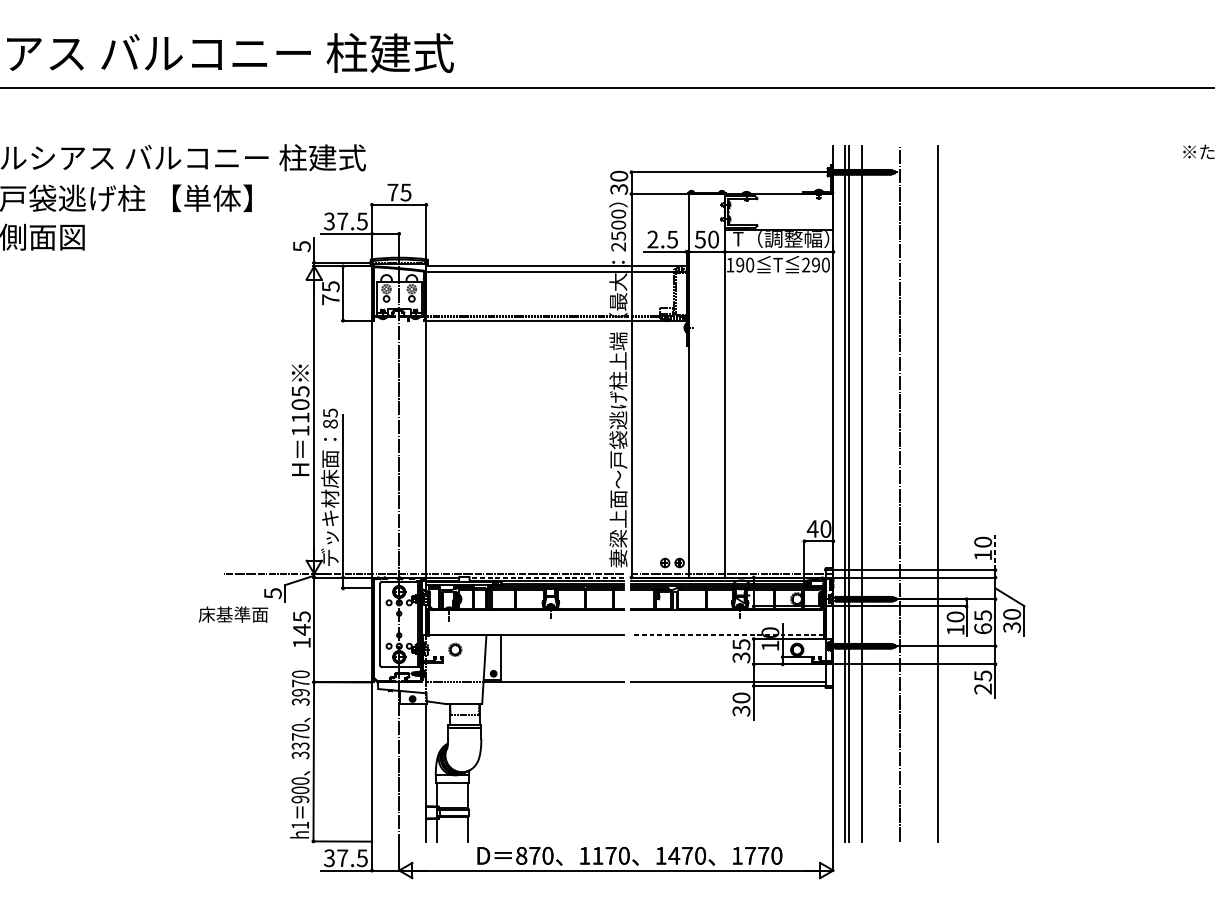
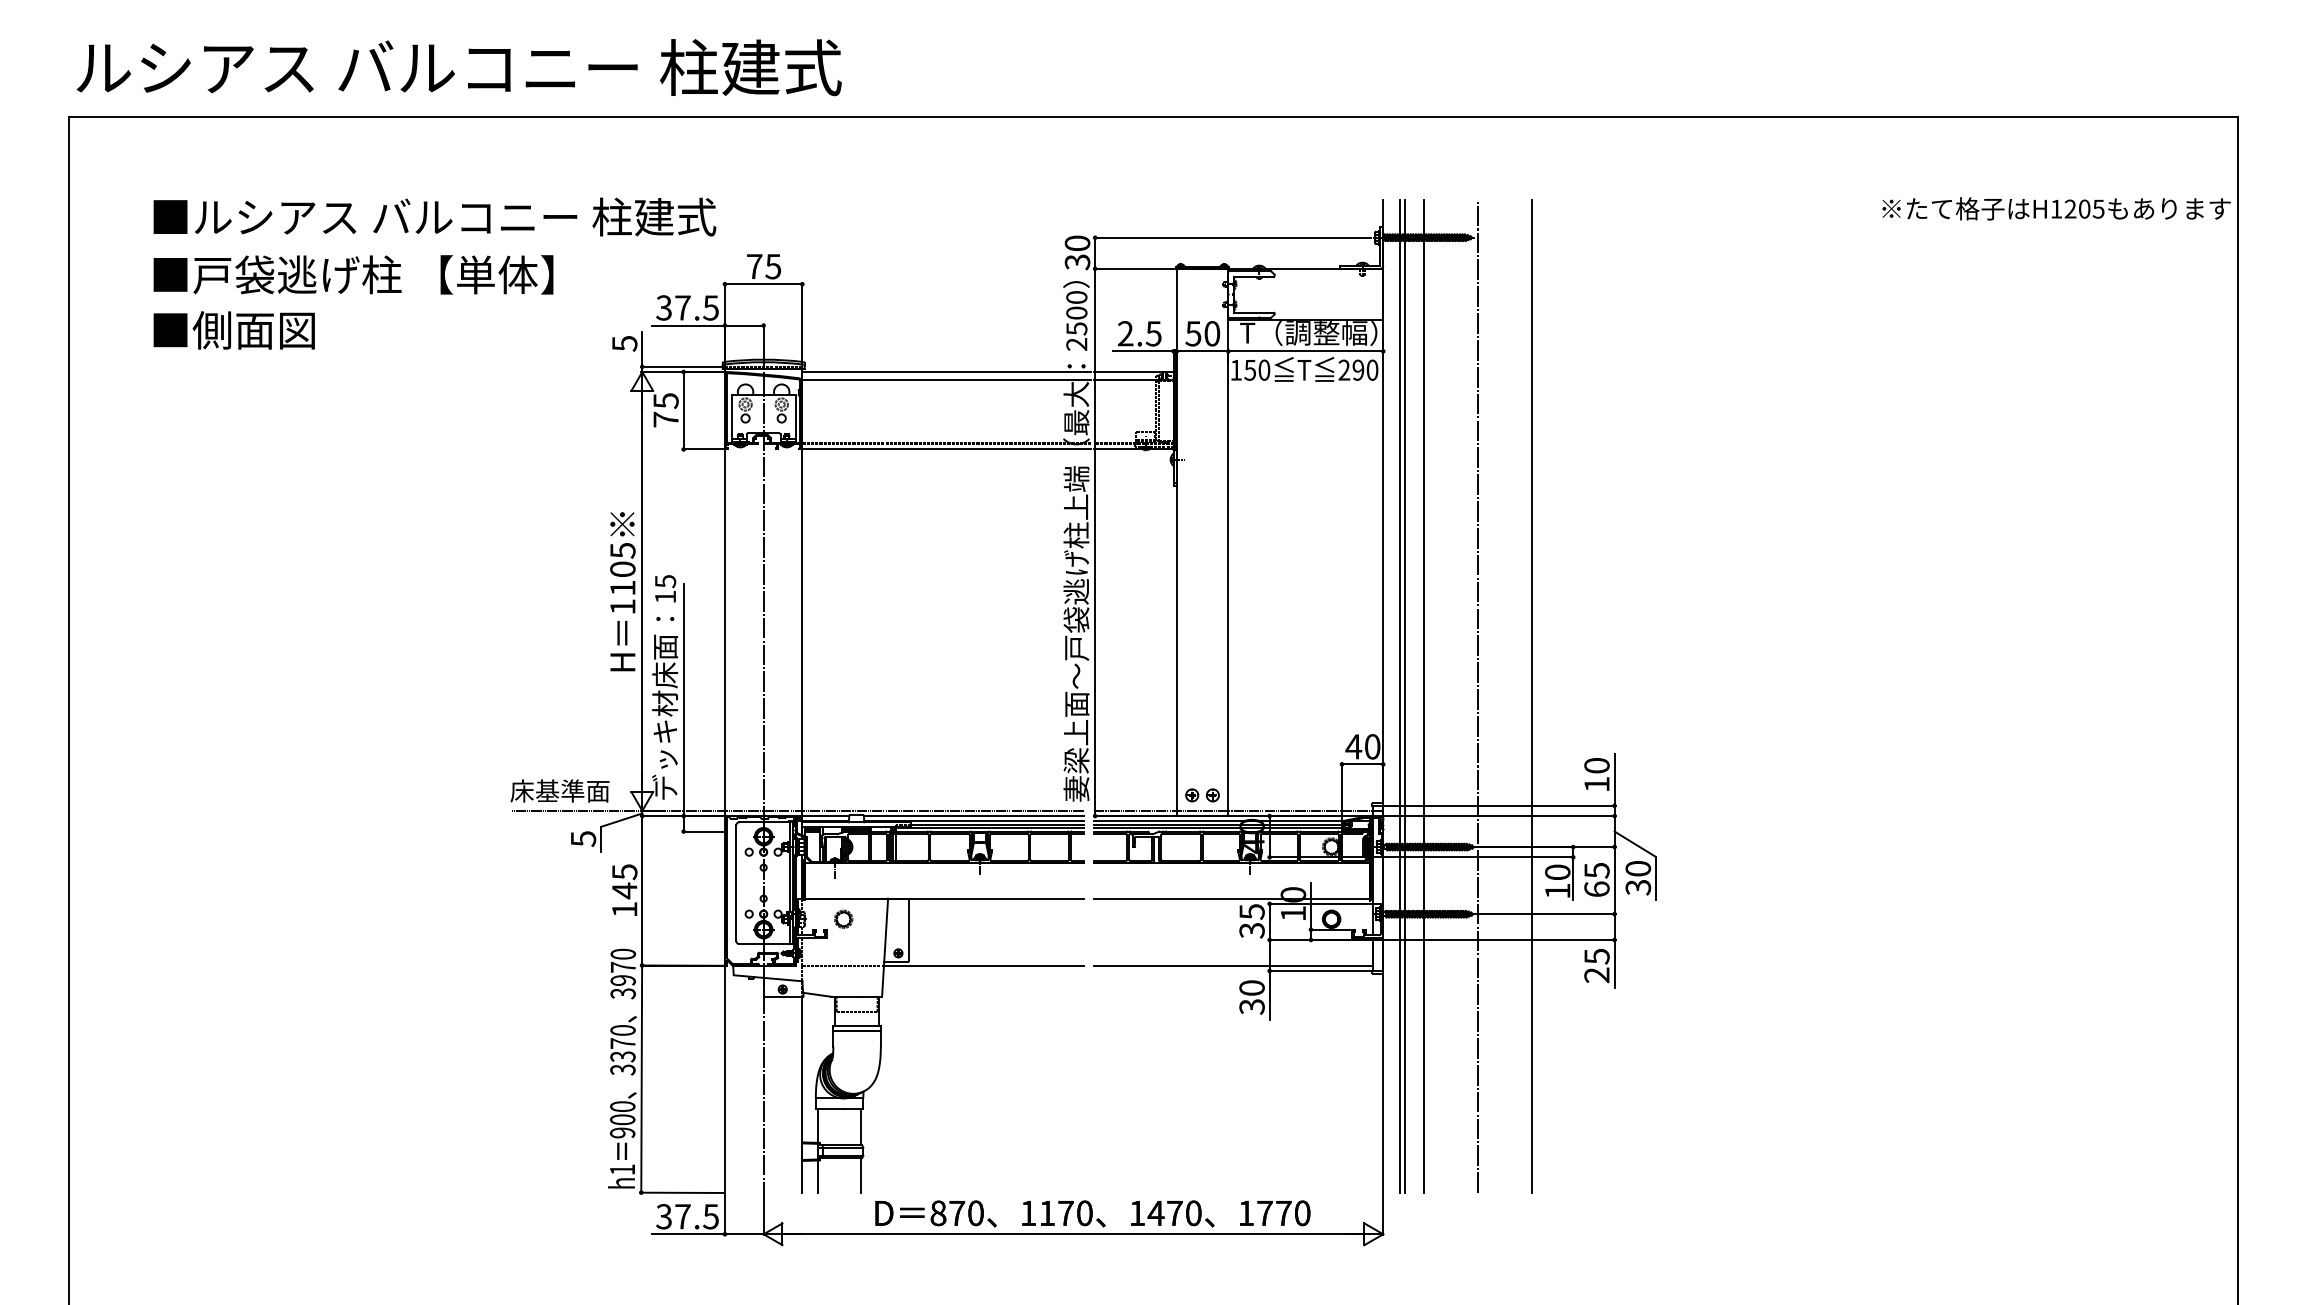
text: (739, 264) -> (1249, 369), 190 -> 150
text: (330, 423) -> (665, 596), 85 -> 15
line: (995, 551) -> (1614, 779), dashed -> solid
part: (672, 563) -> (1202, 795), moved
line: (546, 577) -> (973, 816), dashed -> solid
text: (233, 614) -> (559, 790), moved
line: (727, 635) -> (1231, 898), dashed -> solid

